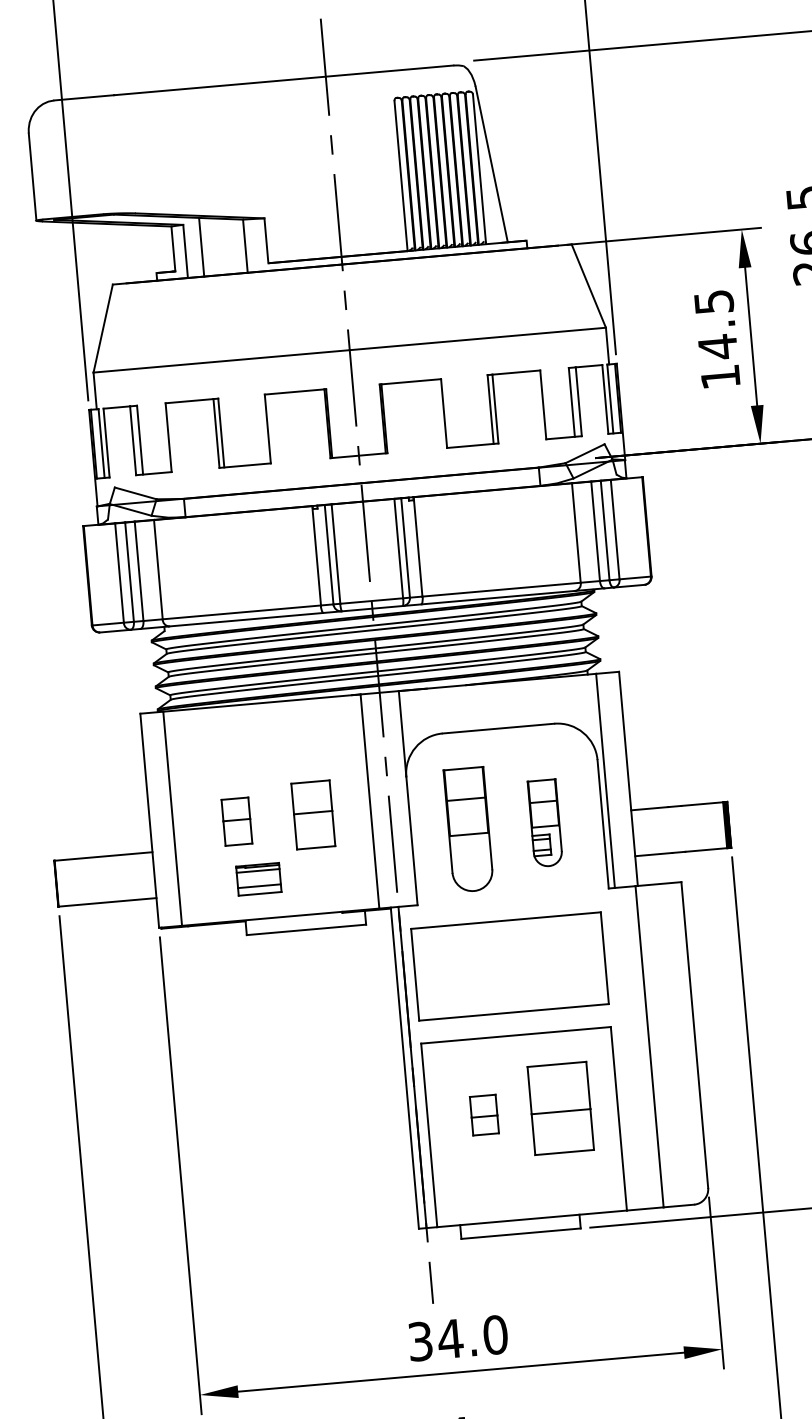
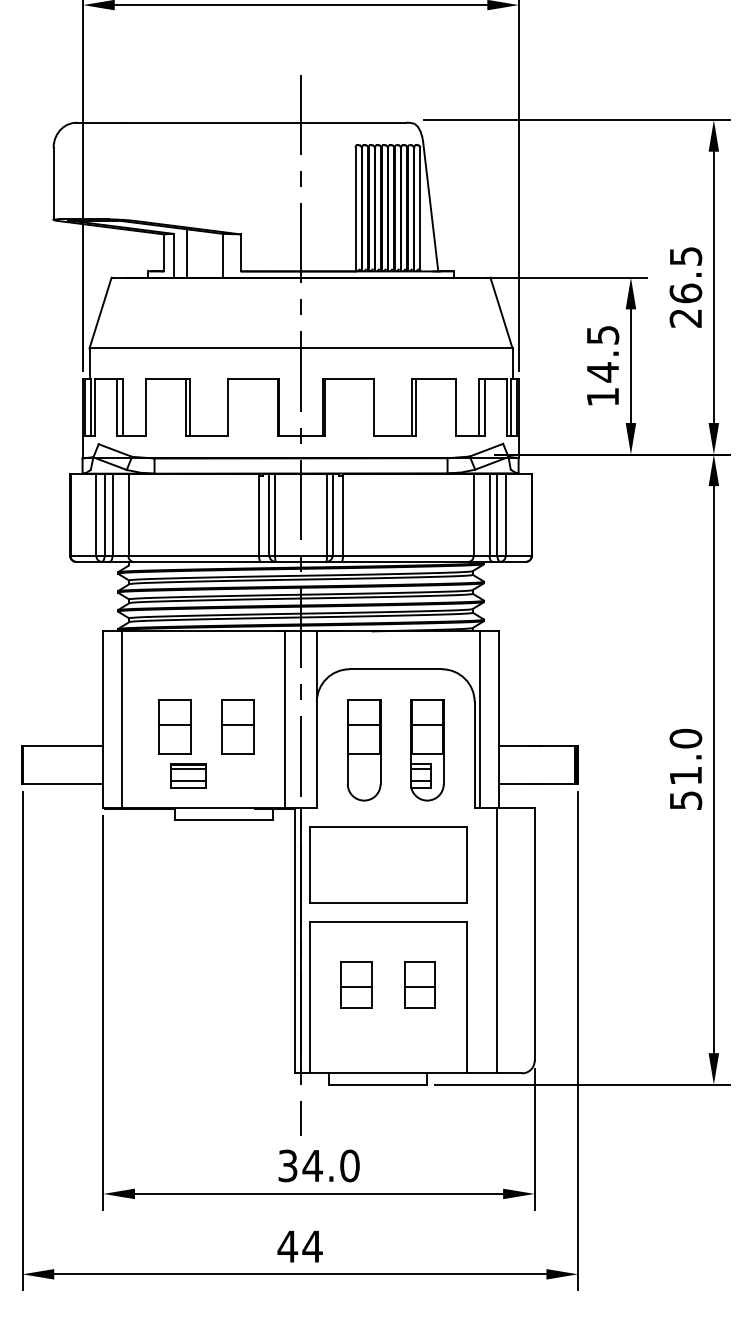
part: (236, 821) -> (174, 726), size x1.43
part: (545, 823) -> (427, 750), size x1.43
part: (560, 1107) -> (419, 984), size x0.62
part: (484, 1114) -> (356, 984), size x1.43

